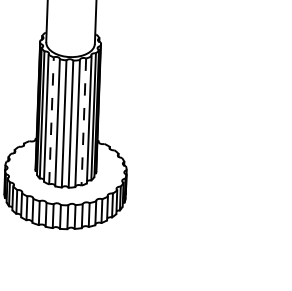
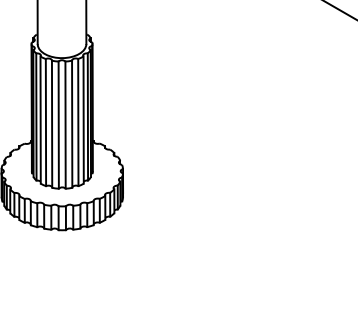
line: (51, 120) -> (45, 122), dashed -> solid
line: (84, 122) -> (78, 122), dashed -> solid

